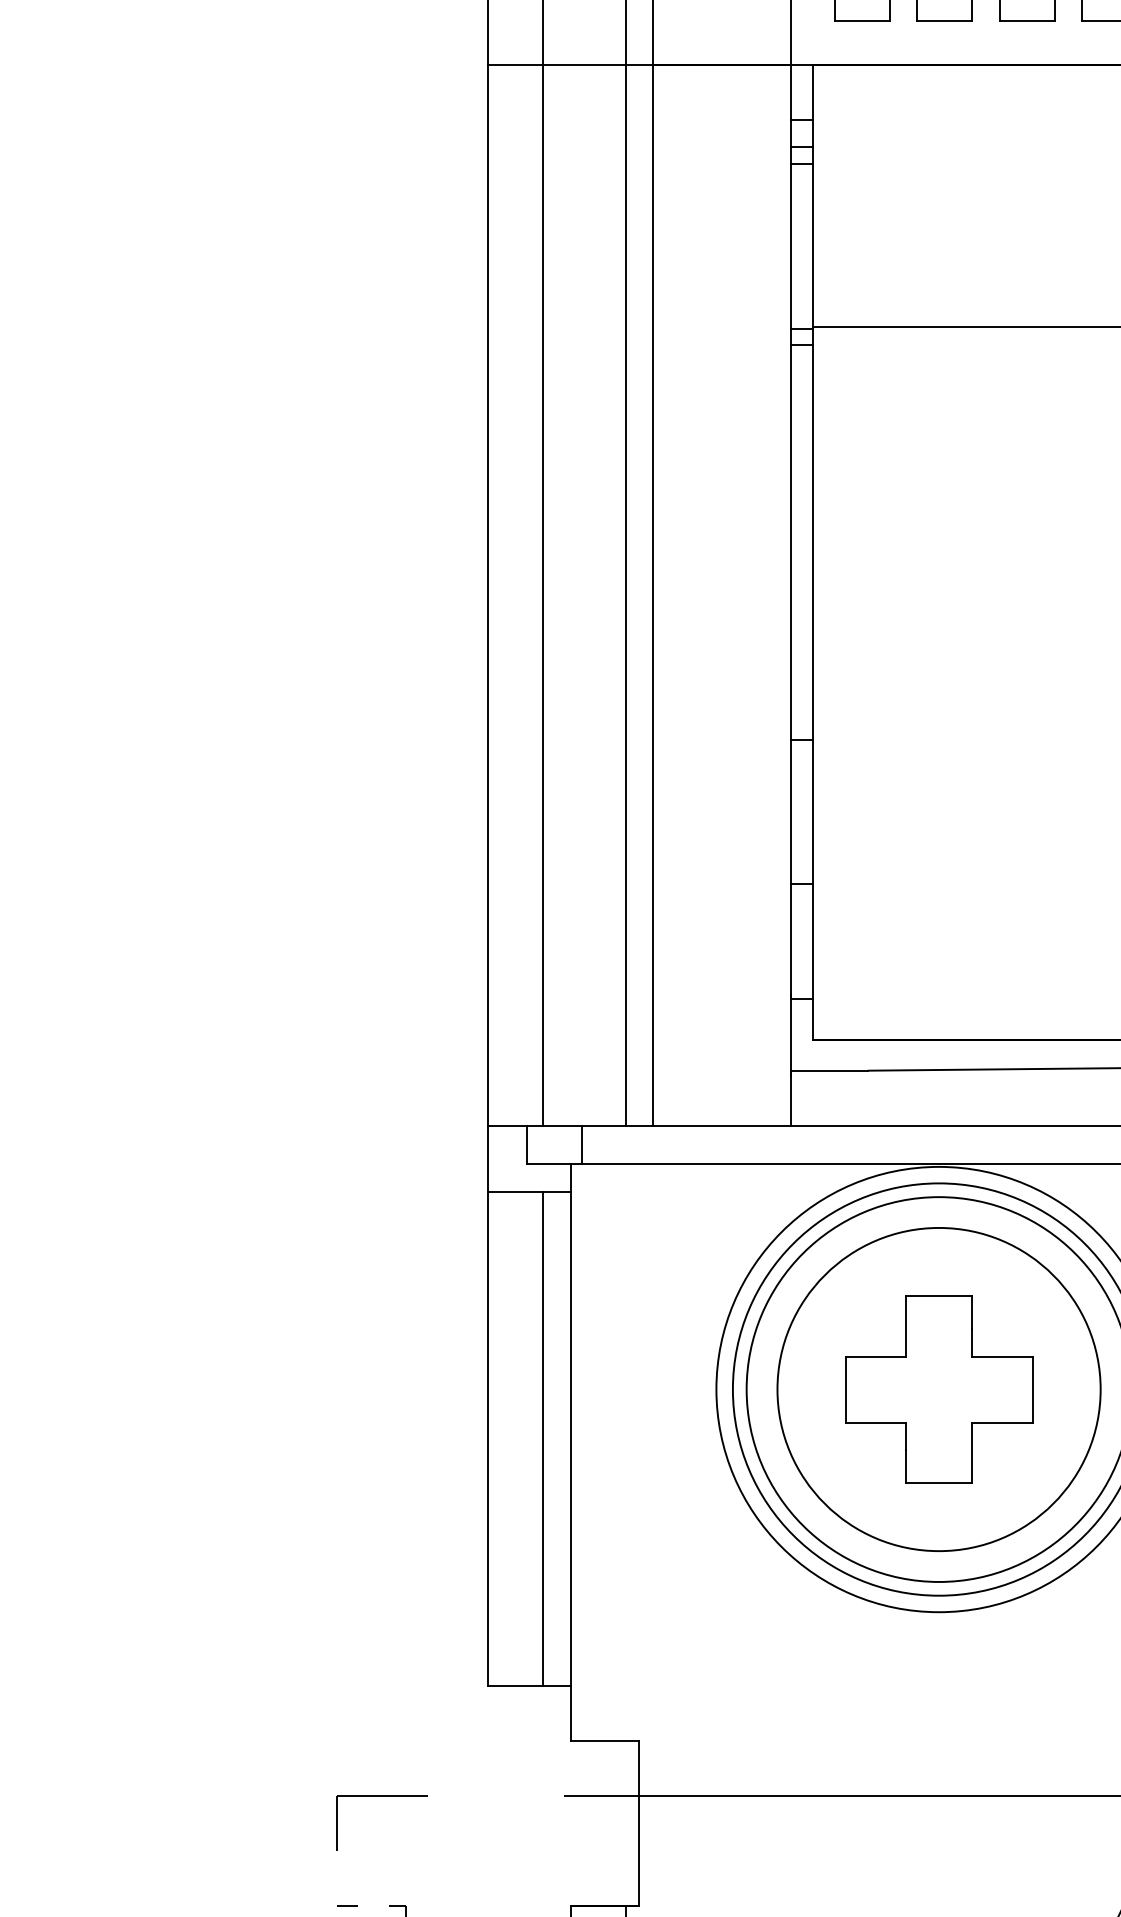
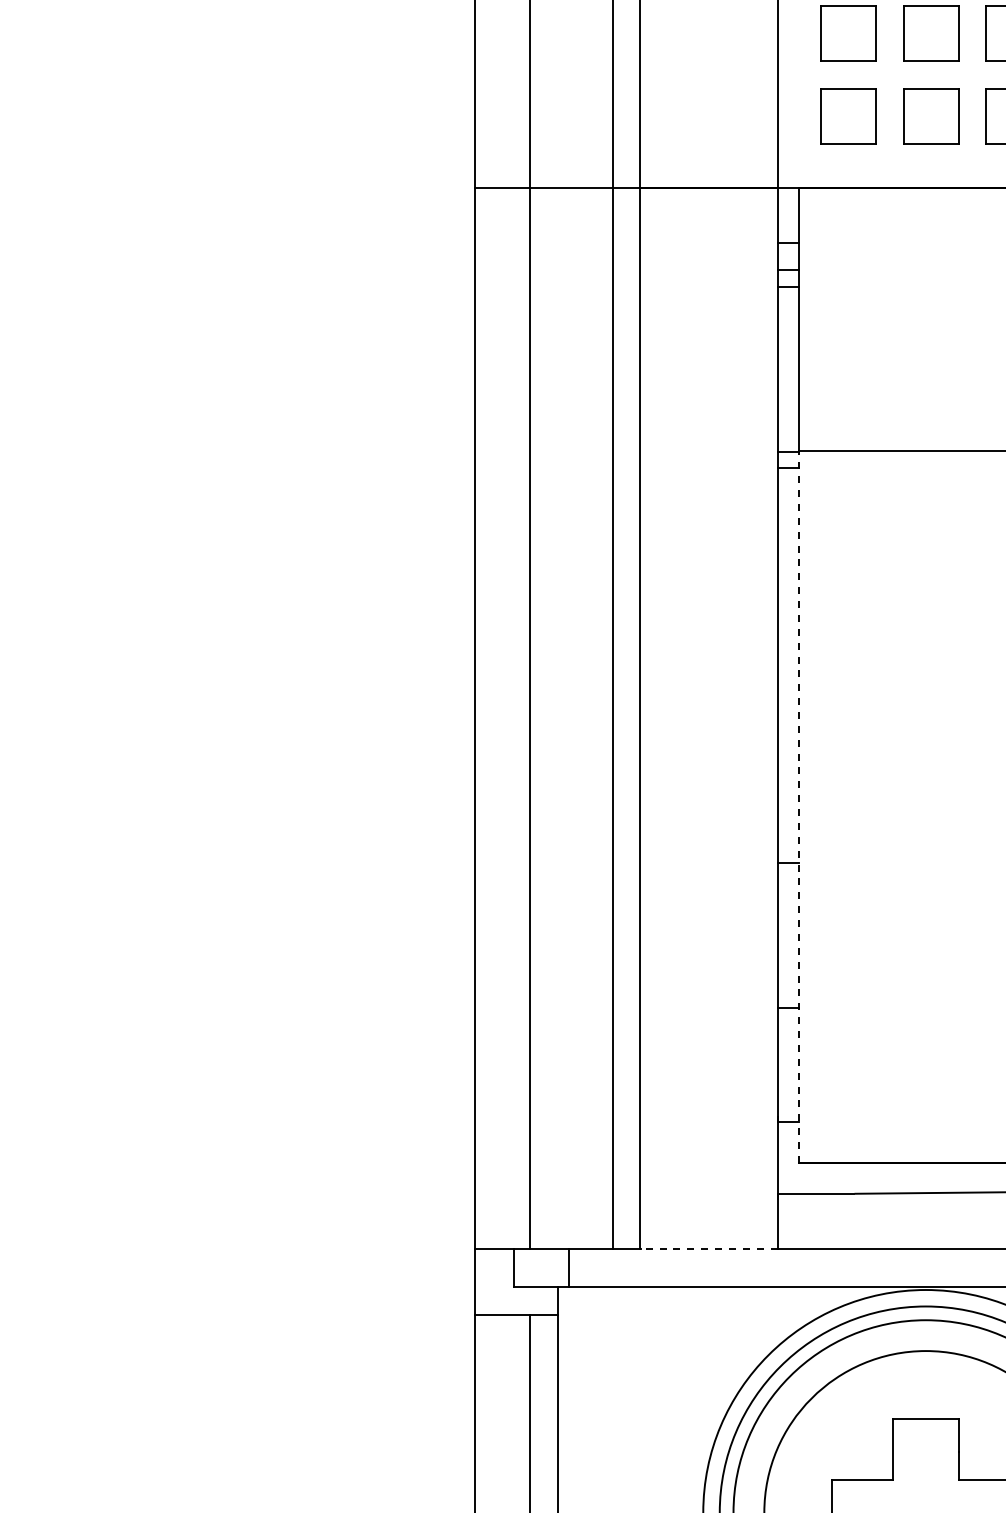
line: (812, 683) -> (799, 806), solid -> dashed
line: (721, 1125) -> (708, 1248), solid -> dashed

